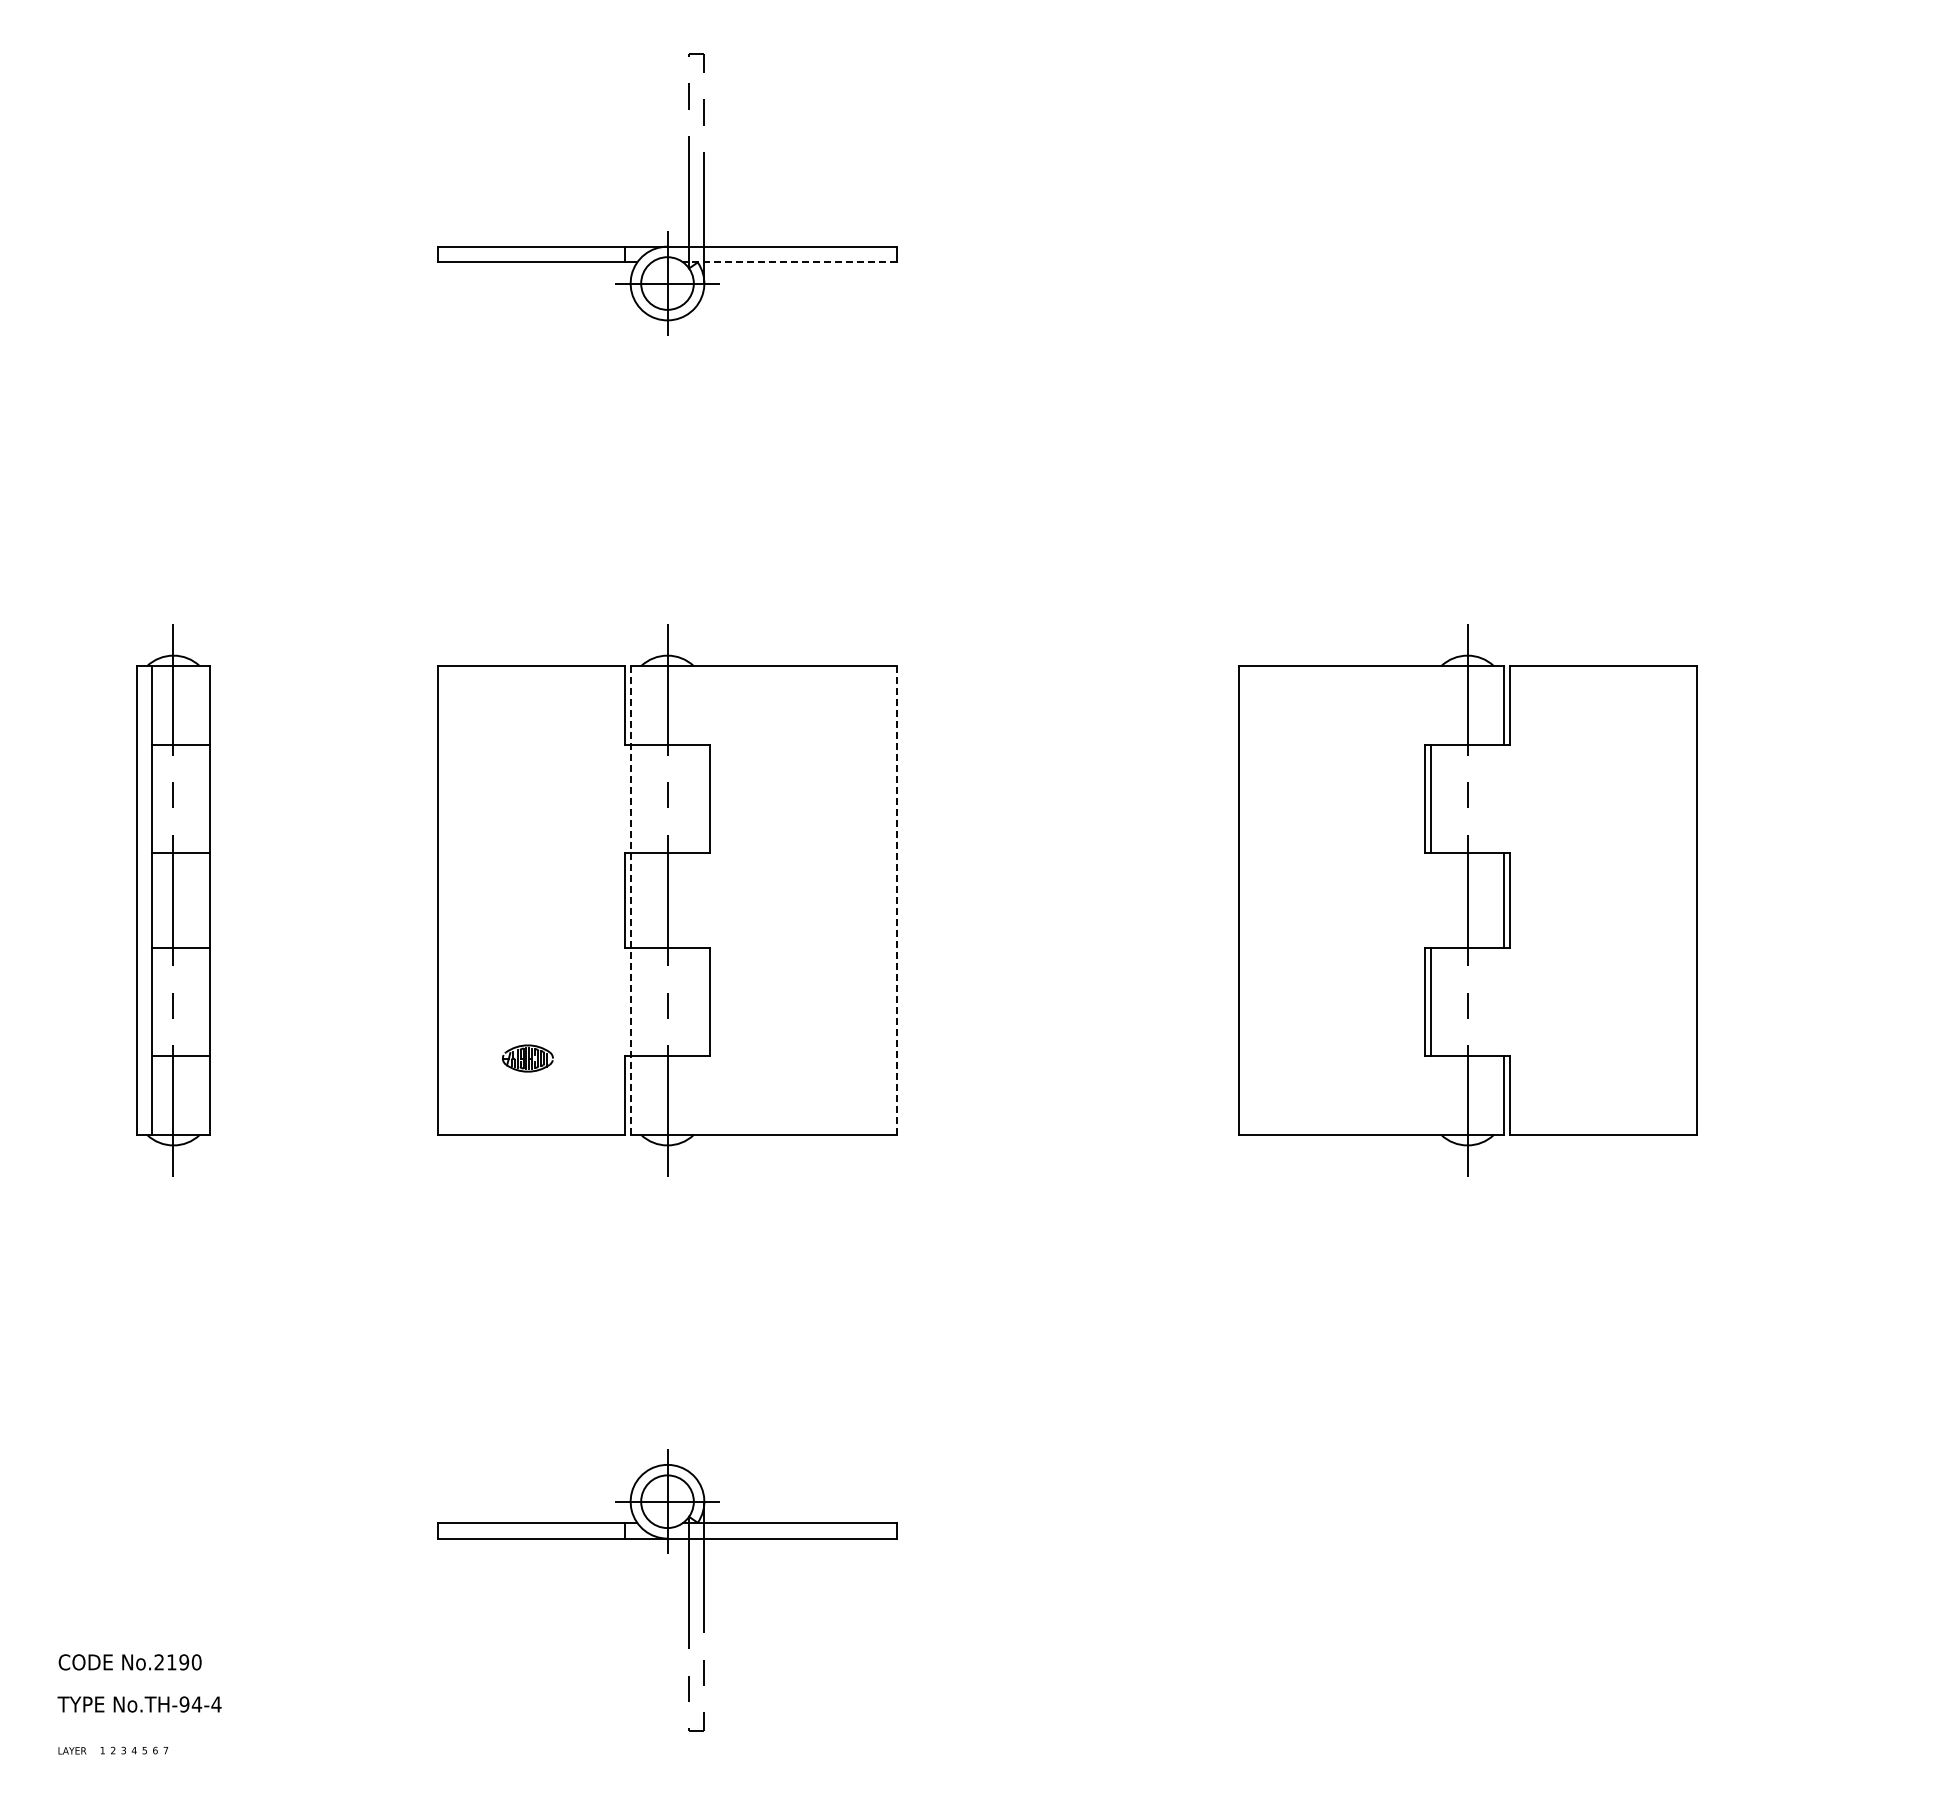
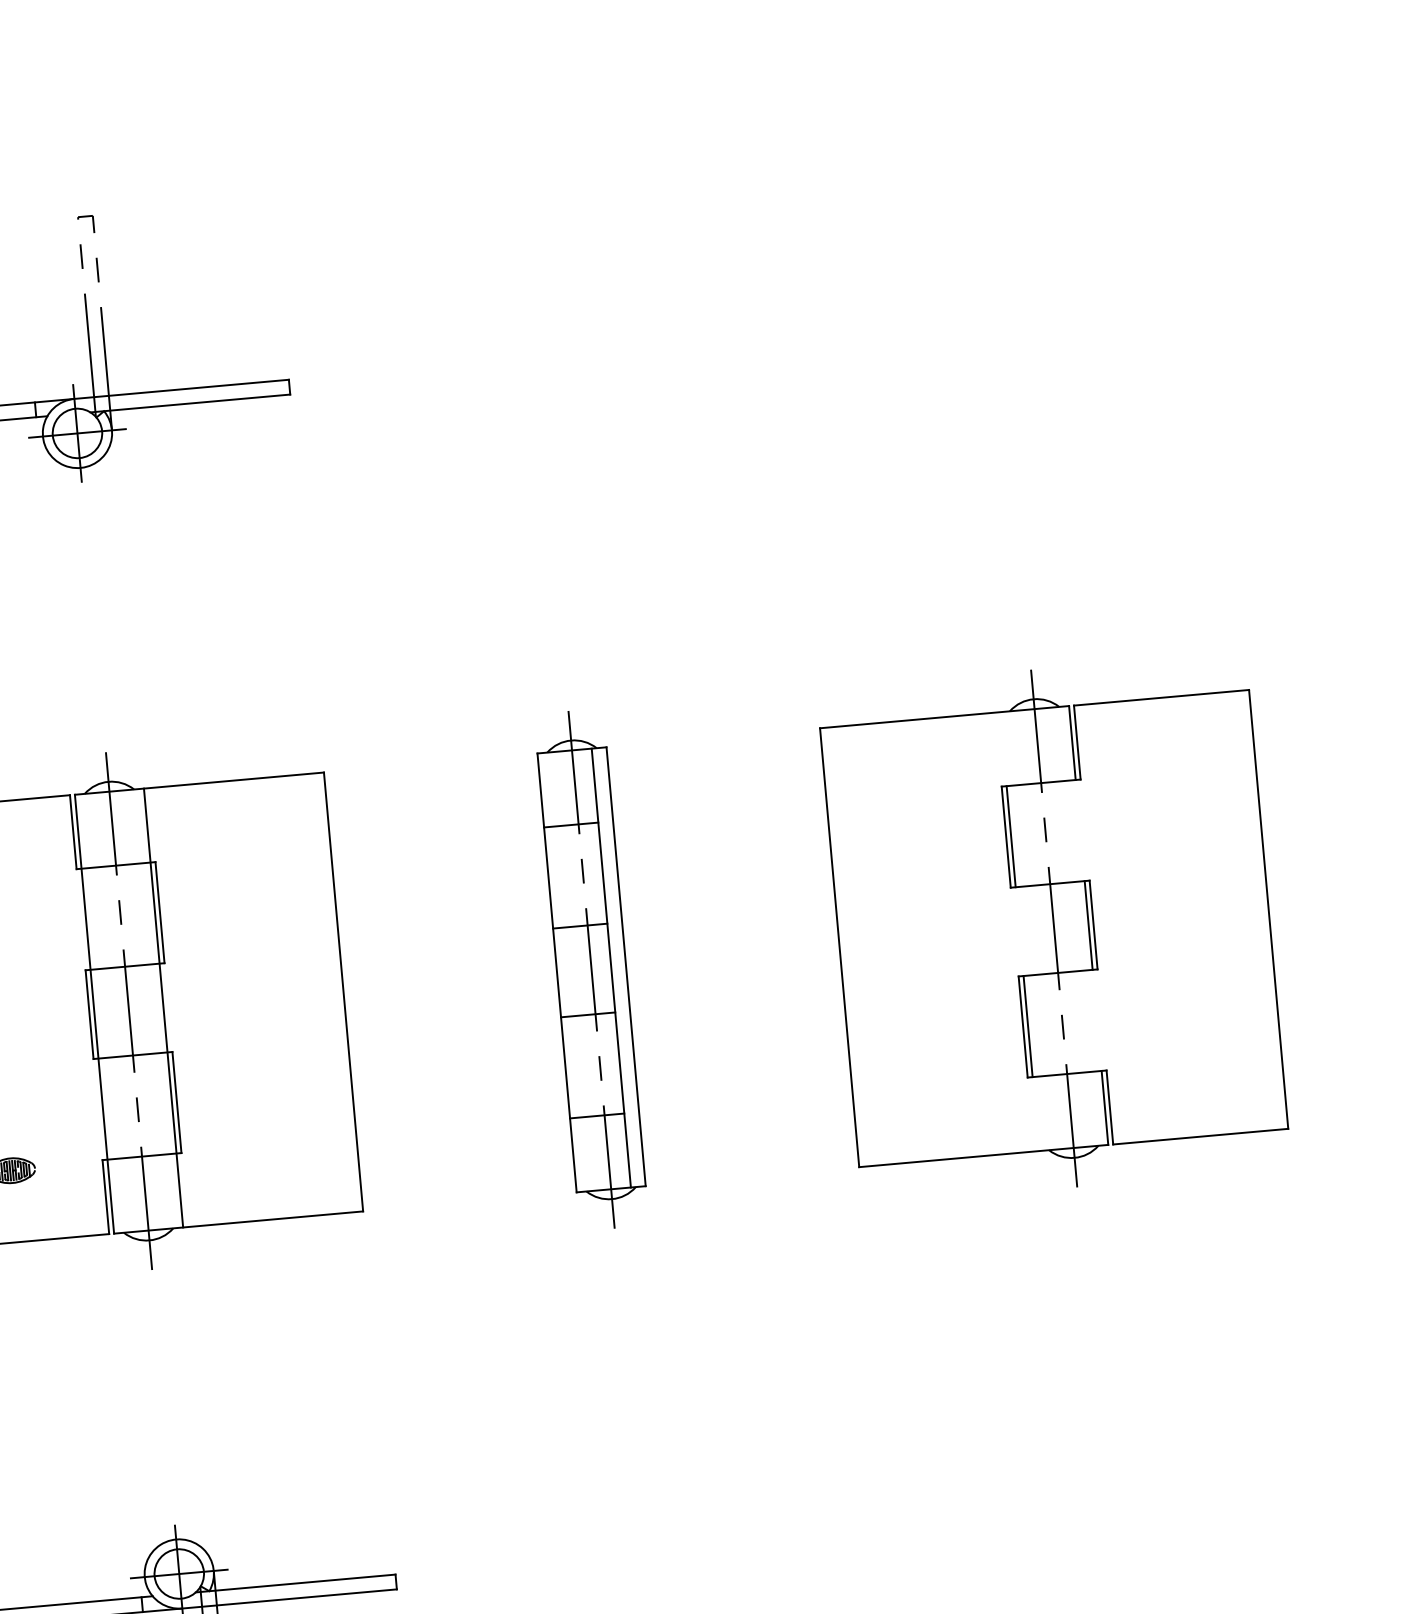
line: (789, 262) -> (189, 403), dashed -> solid
line: (630, 900) -> (94, 1014), dashed -> solid
line: (704, 900) -> (163, 1007), added
line: (896, 900) -> (343, 991), dashed -> solid
part: (1161, 900) -> (591, 969), added
part: (1467, 900) -> (1054, 928), moved

